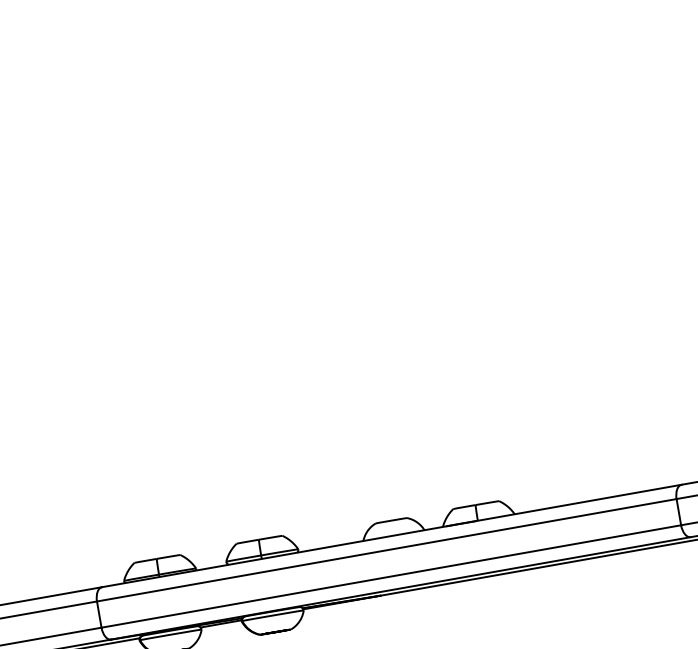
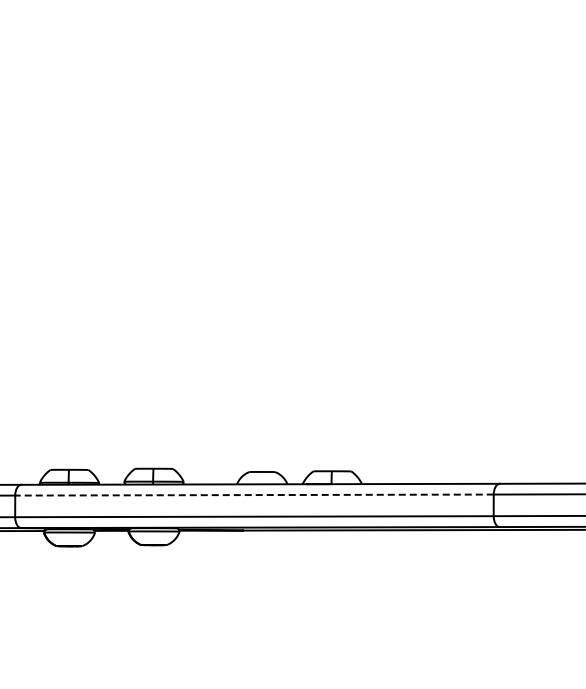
line: (385, 551) -> (253, 495), solid -> dashed

